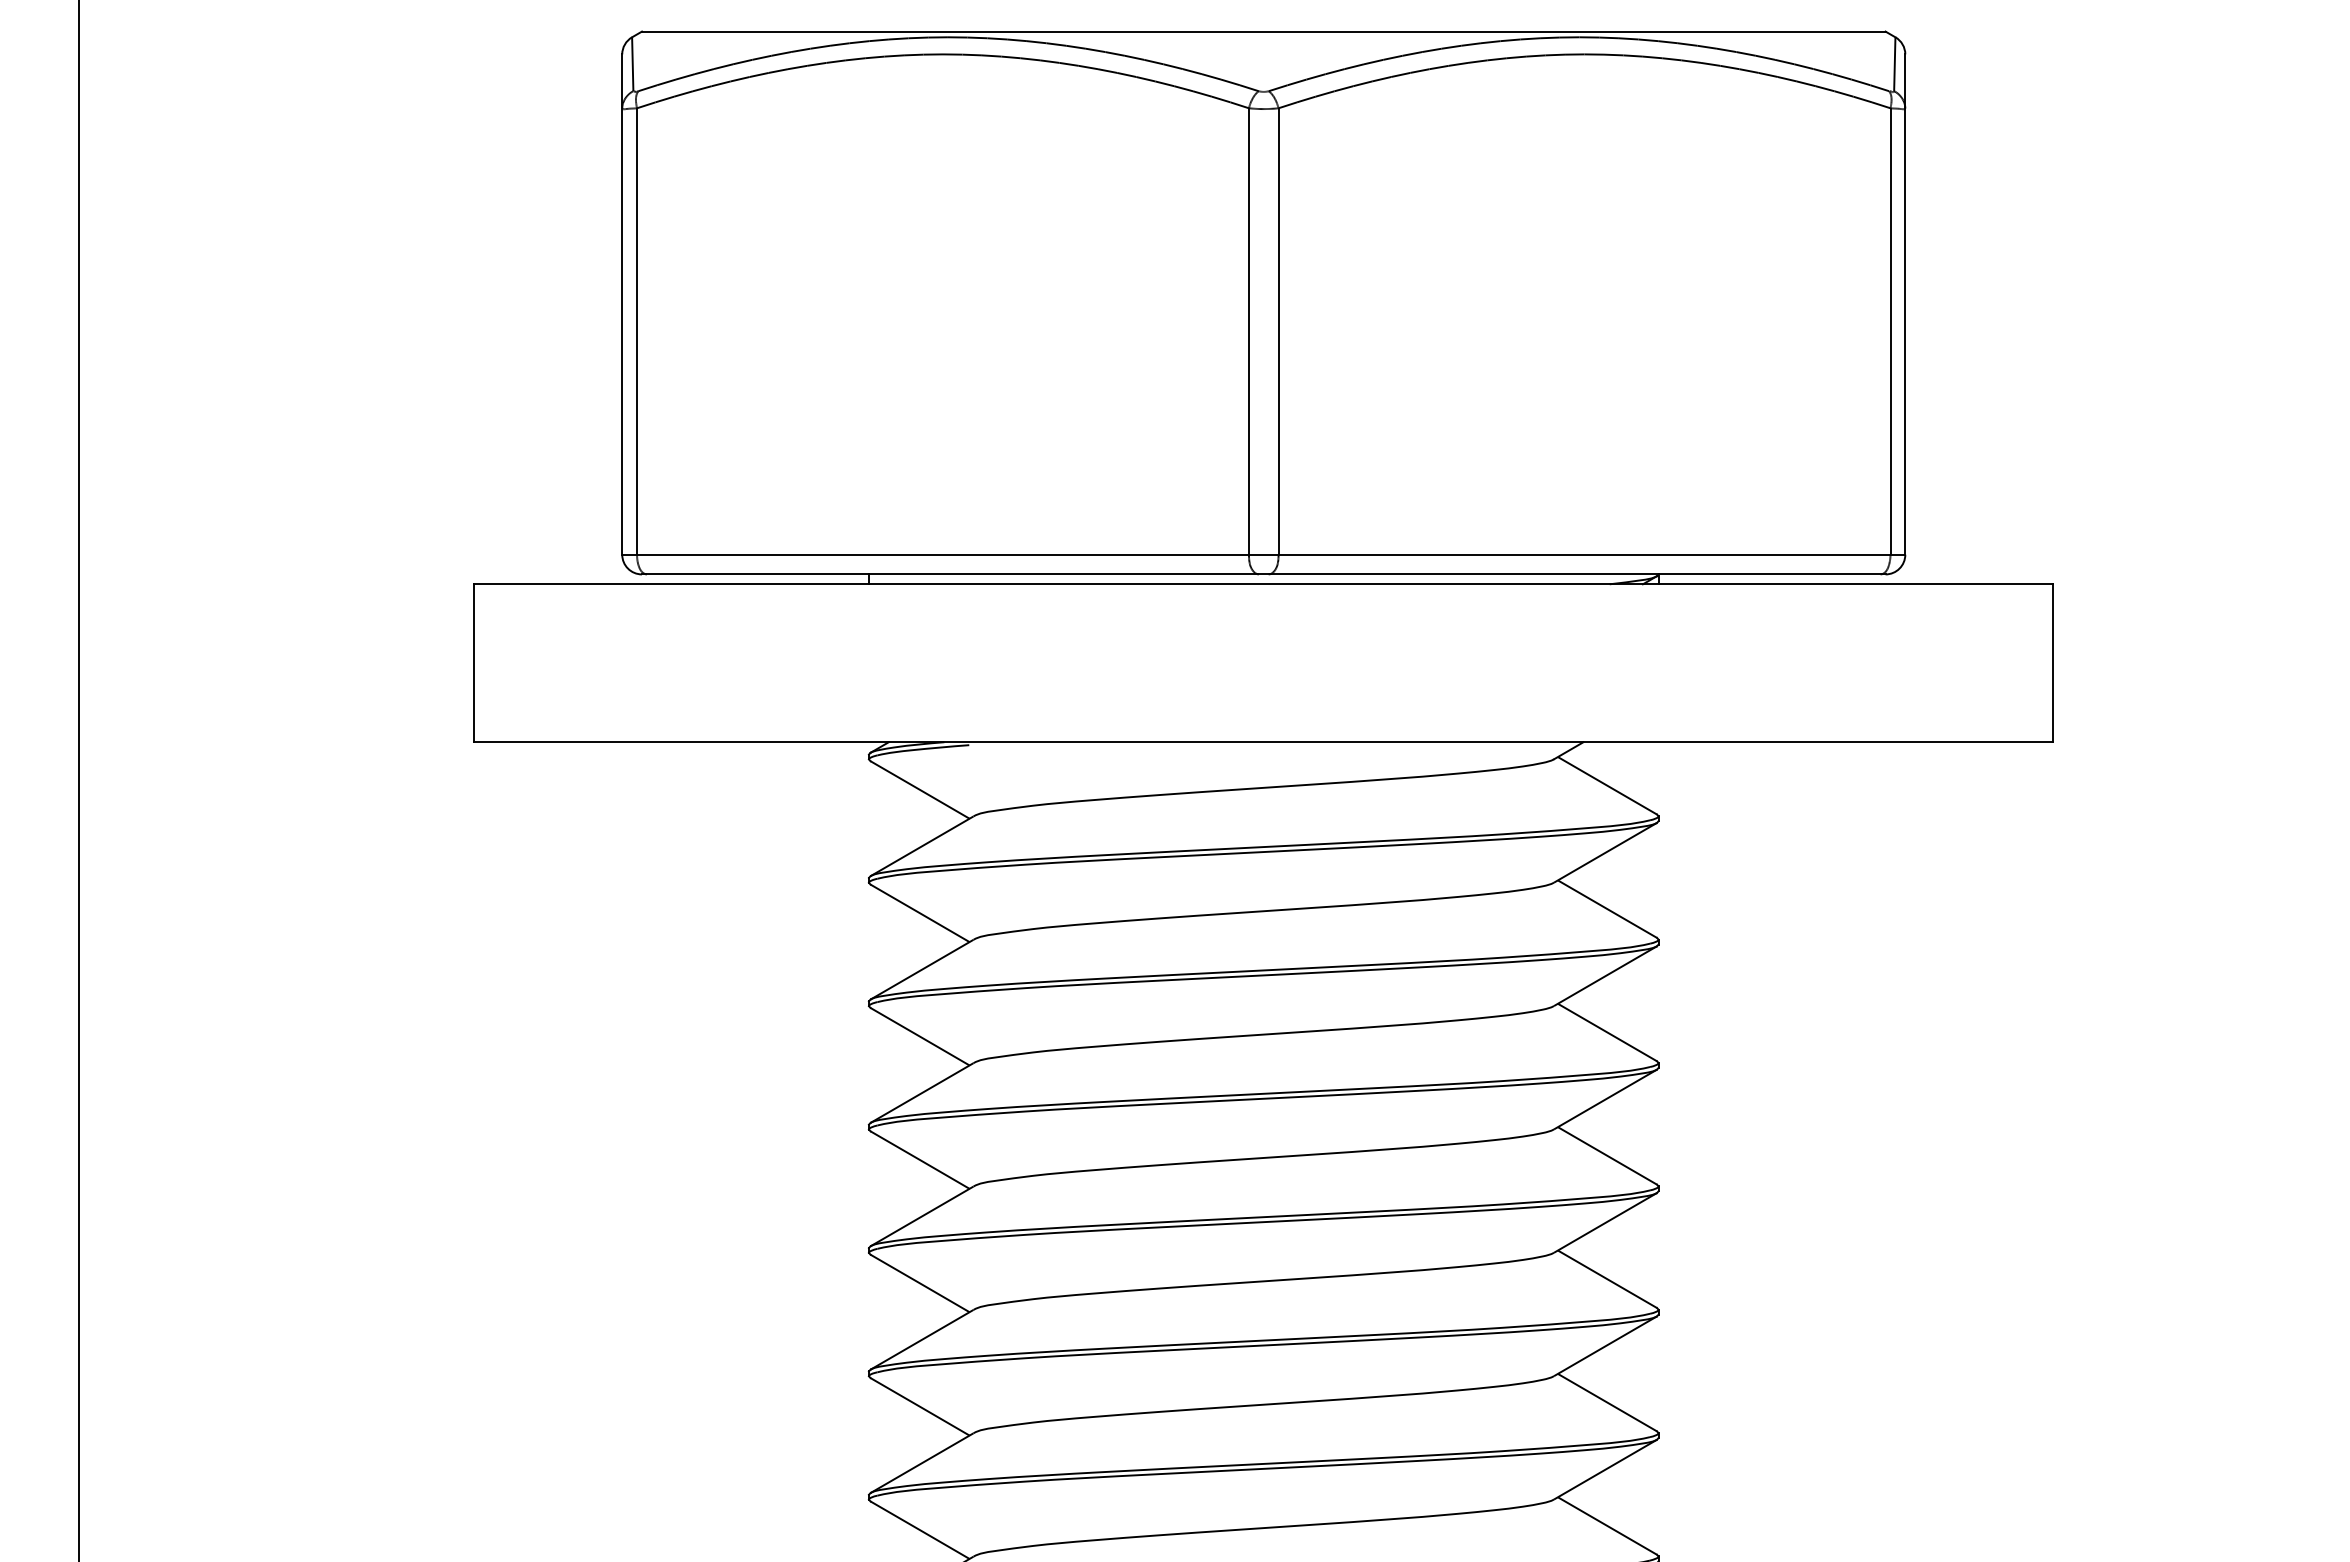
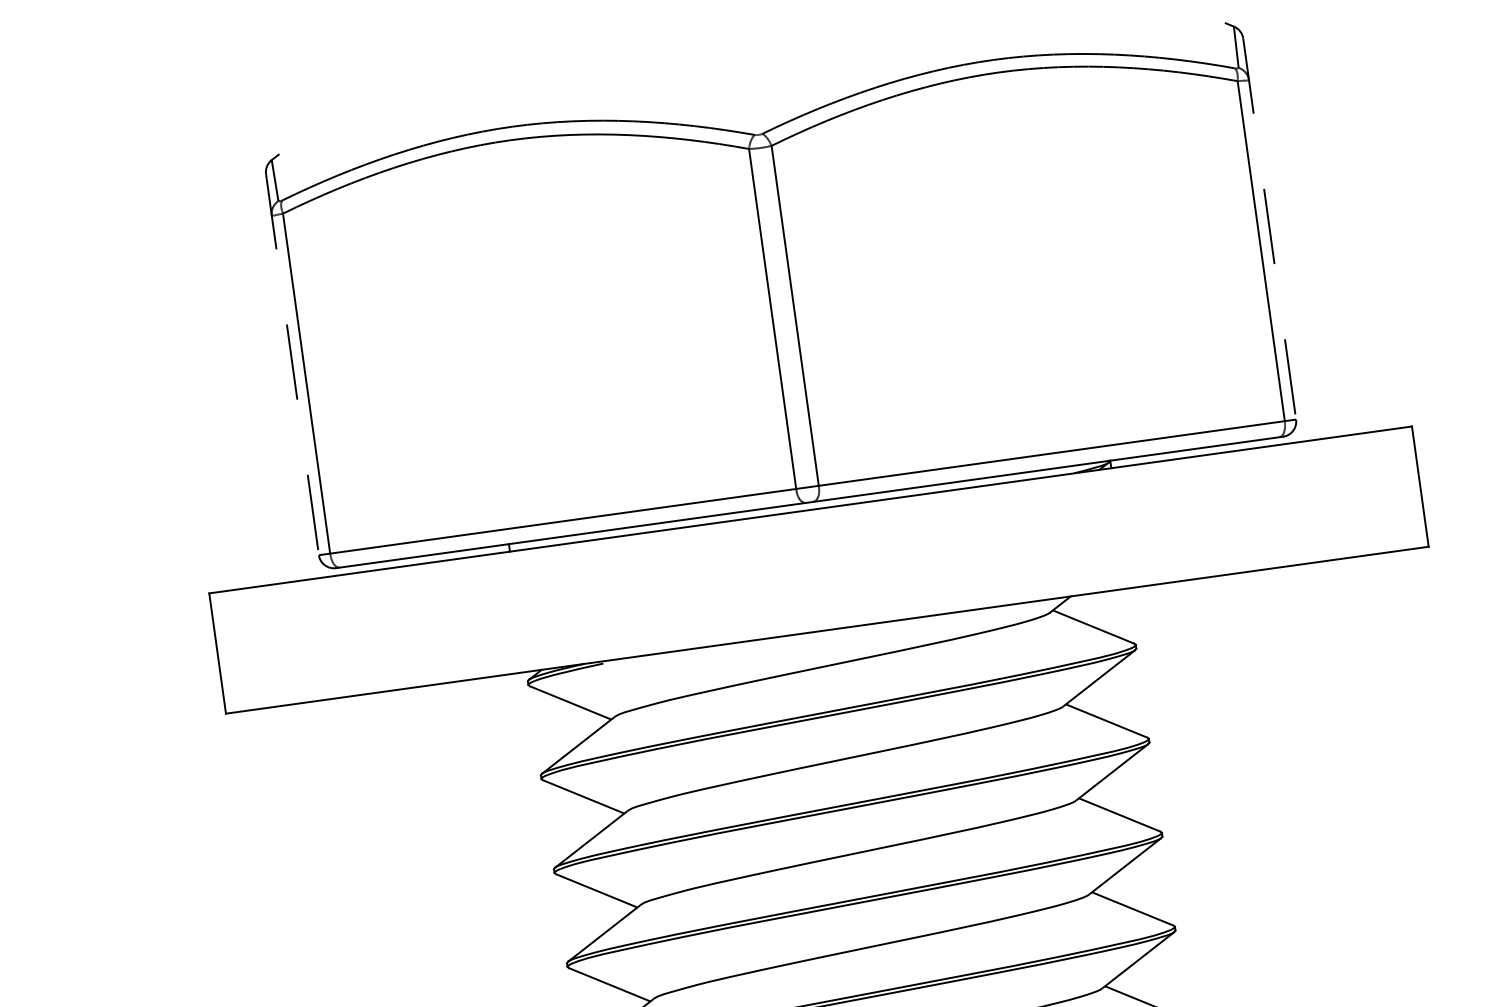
line: (1263, 31) -> (752, 88), removed
line: (622, 305) -> (292, 365), solid -> dashed
line: (1905, 305) -> (1269, 229), solid -> dashed

